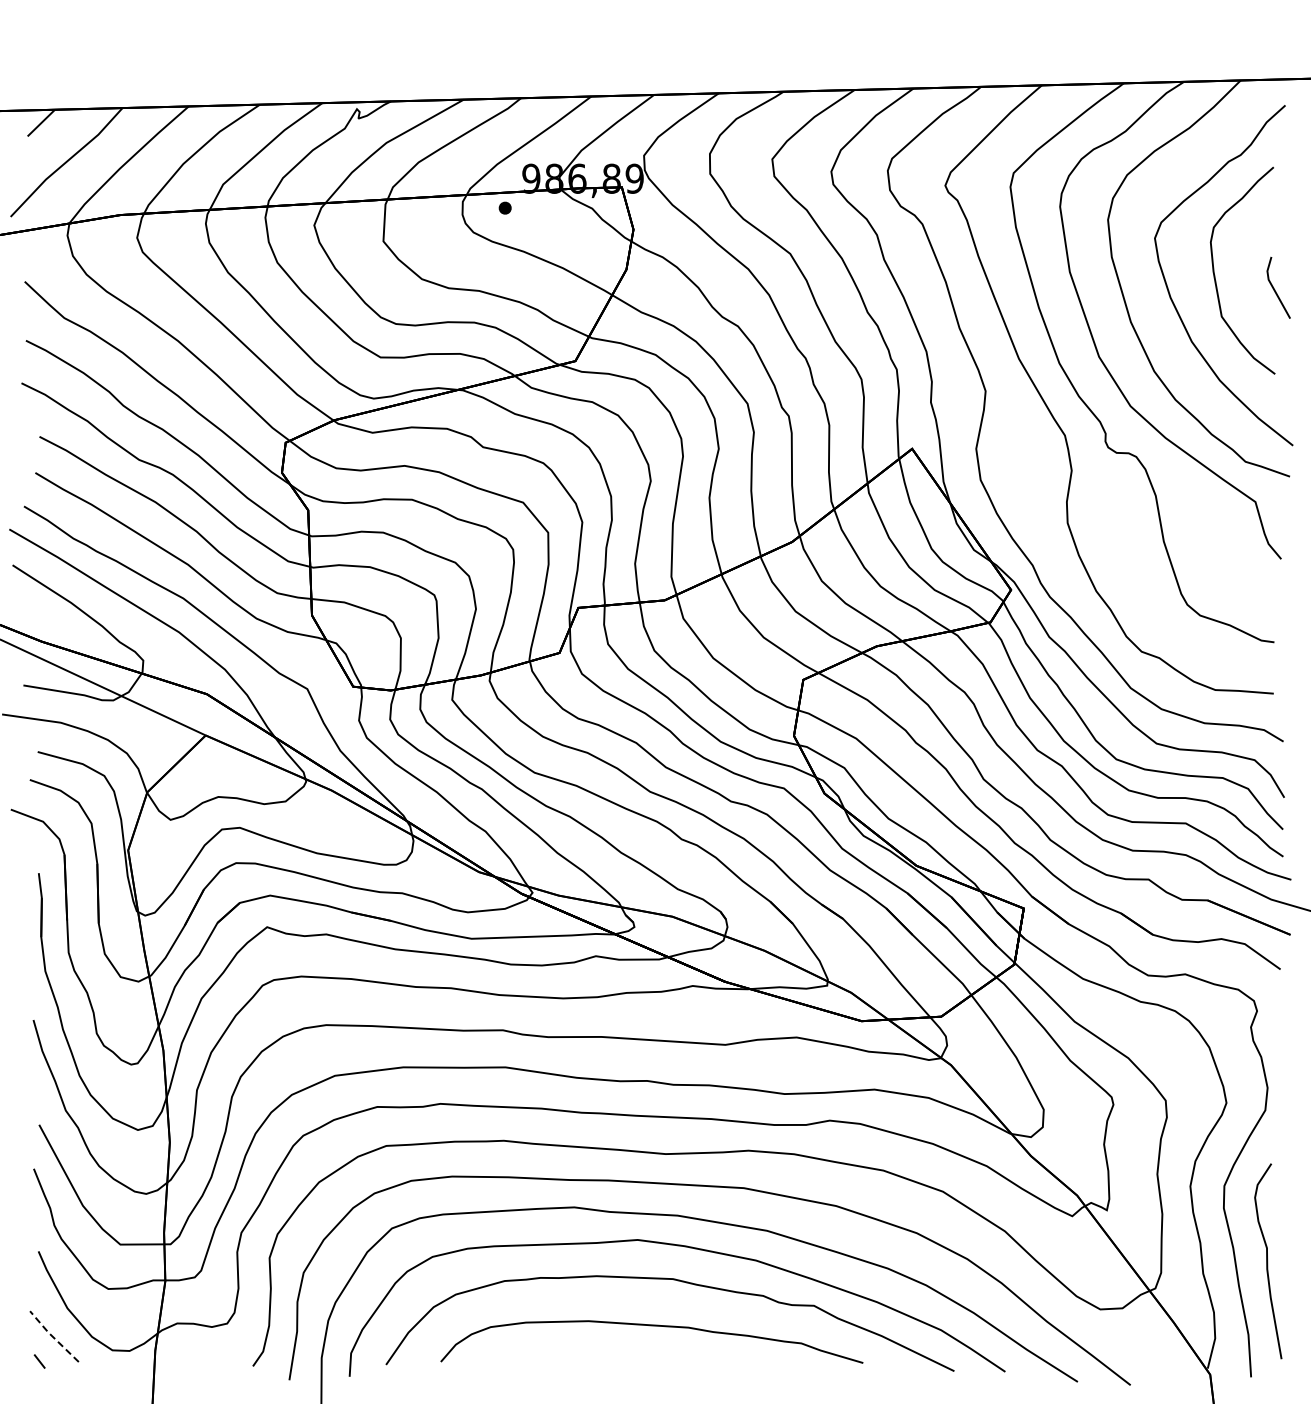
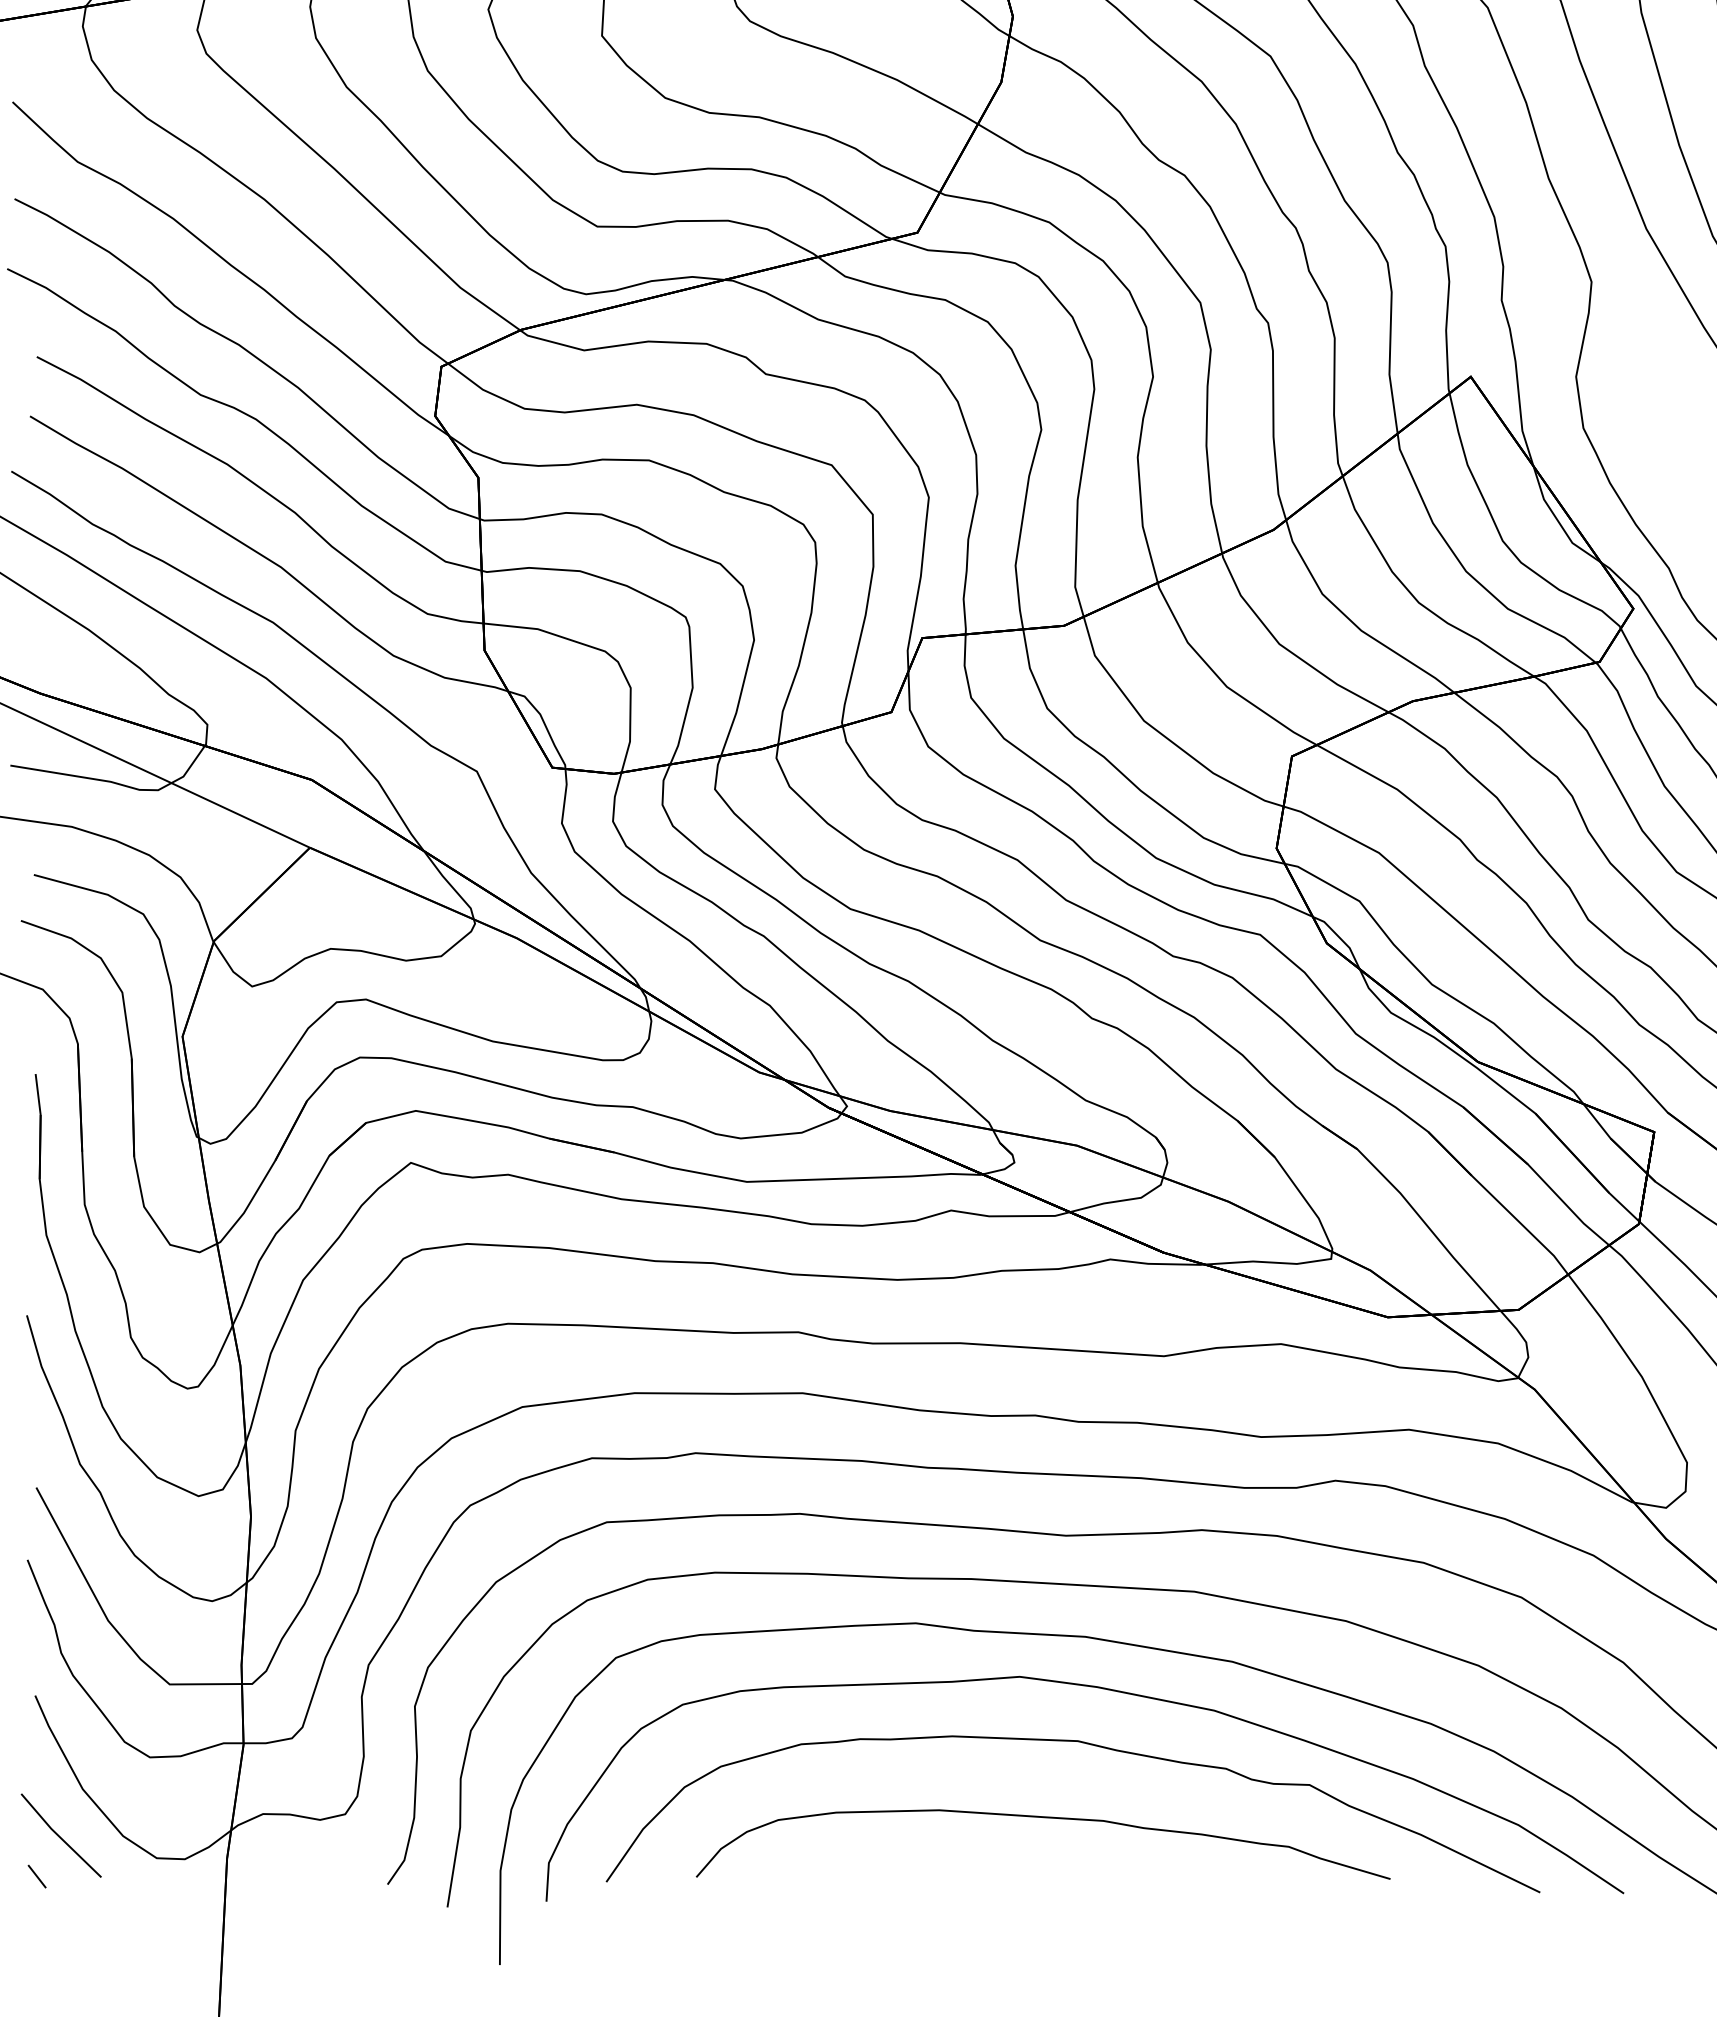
line: (52, 1336) -> (58, 1835), dashed -> solid

